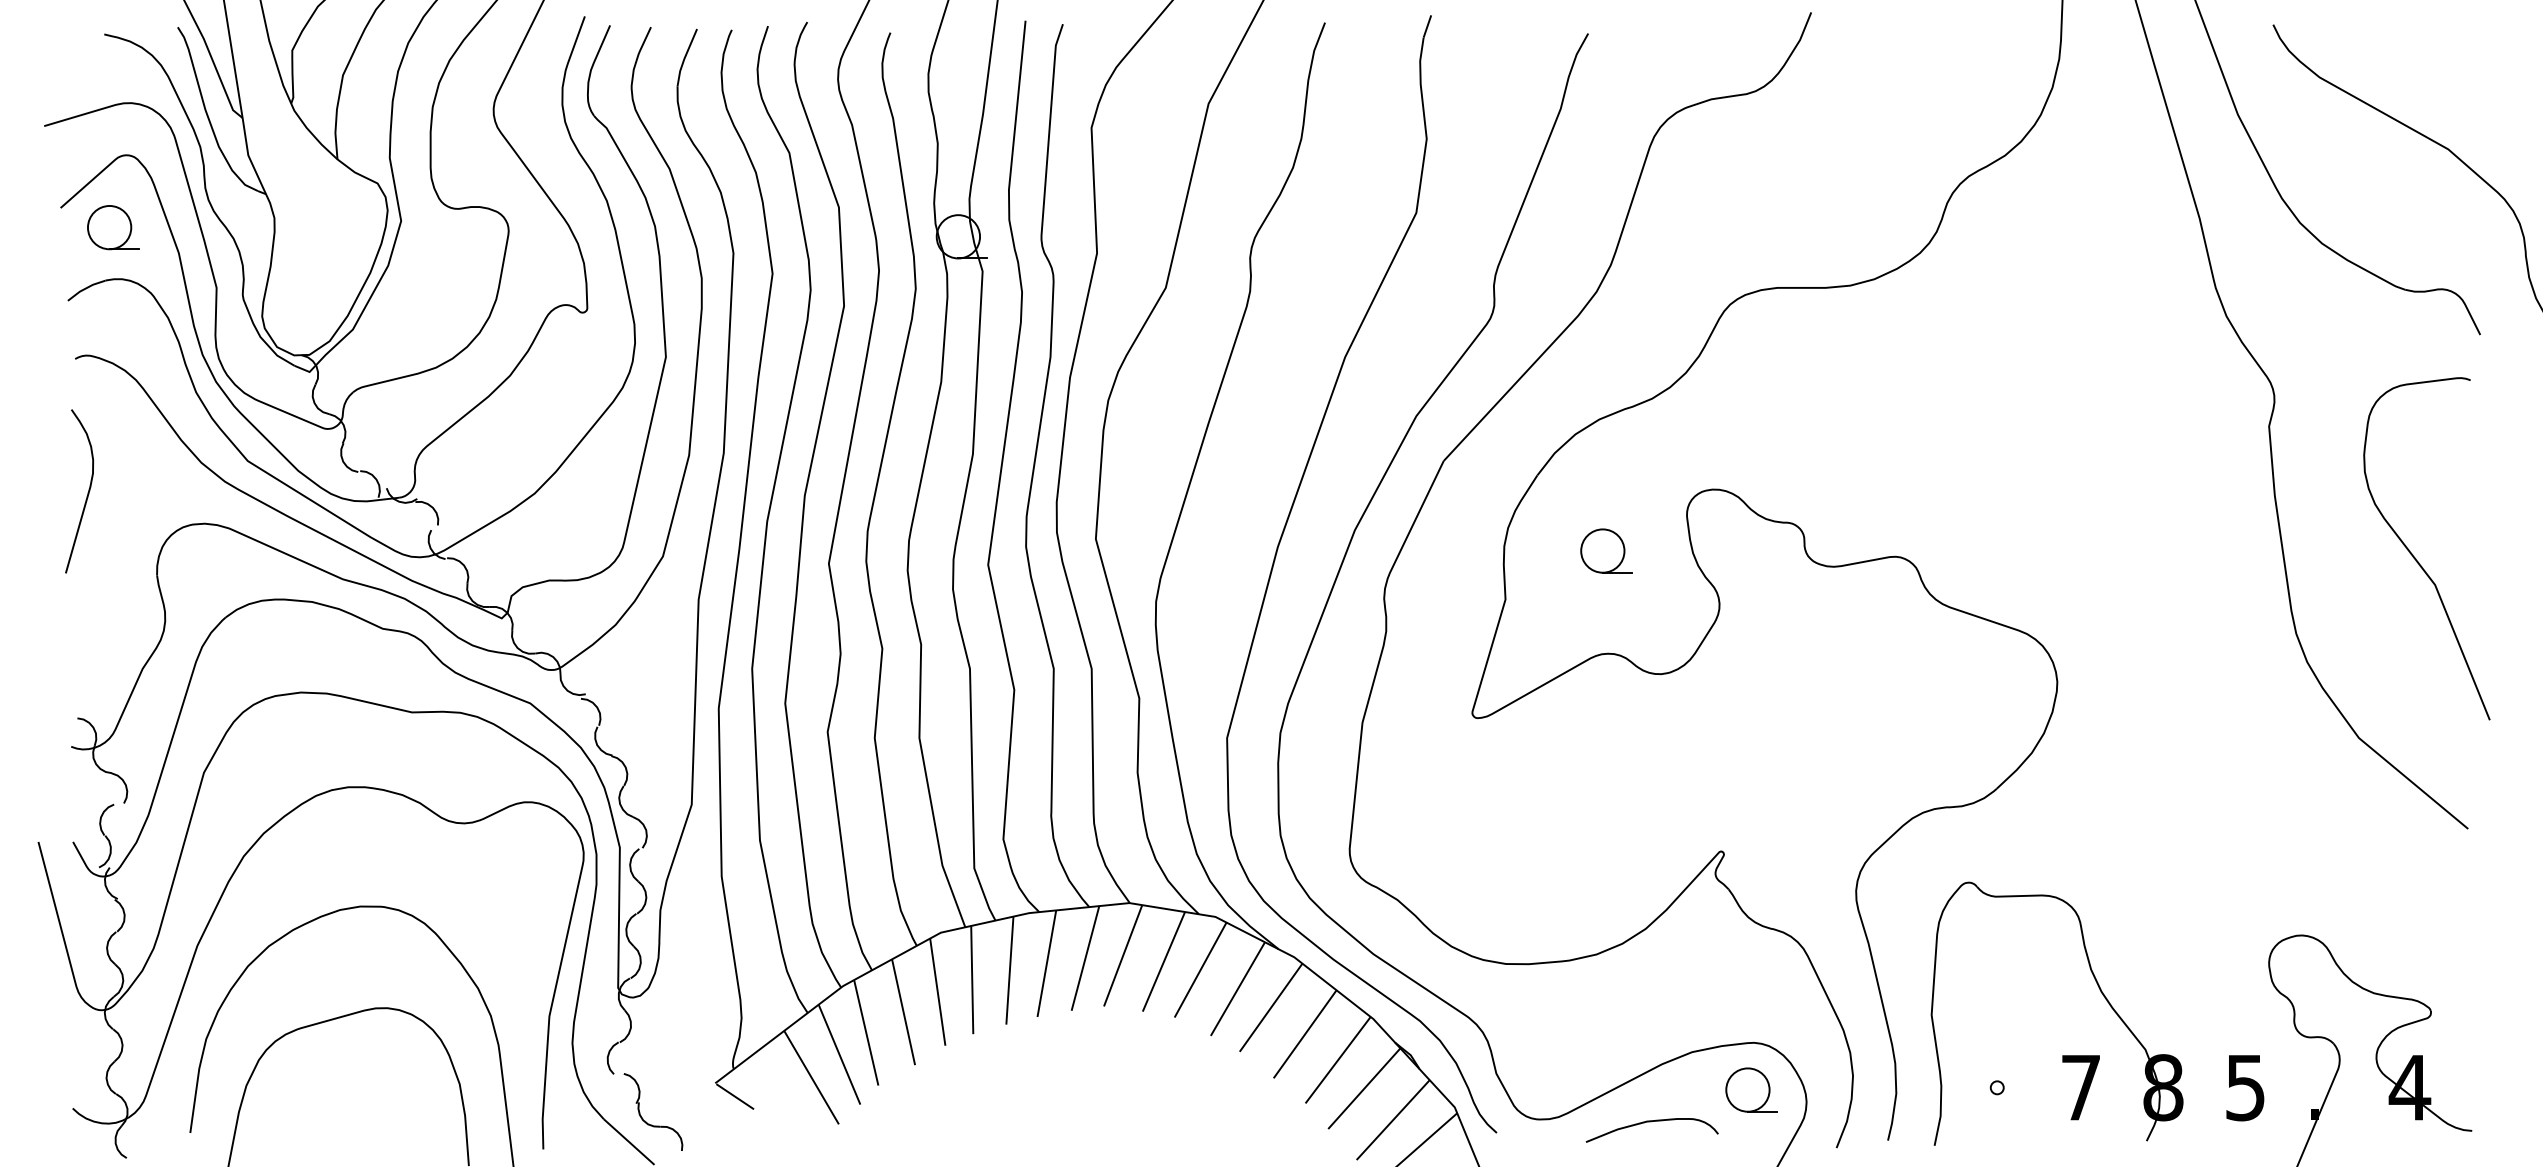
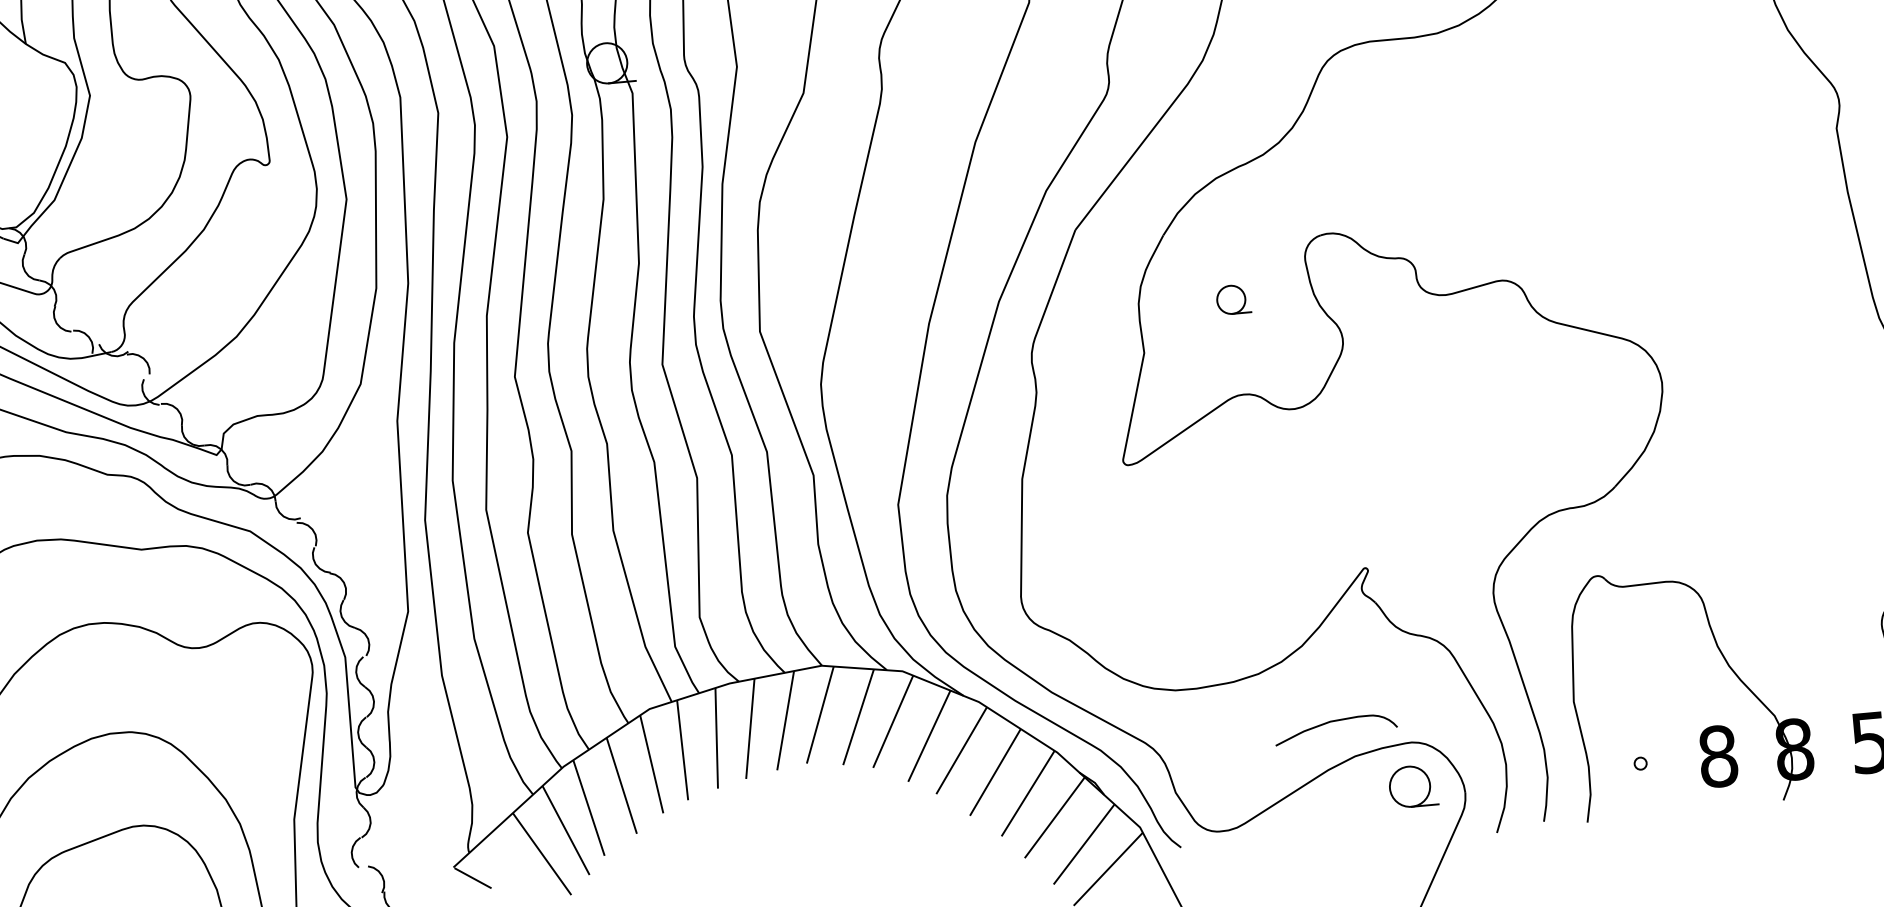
part: (1606, 550) -> (1233, 299), size x0.7
text: (2081, 1087) -> (1718, 756), 7 -> 8
curve: (1651, 1122) -> (1334, 722), moved

